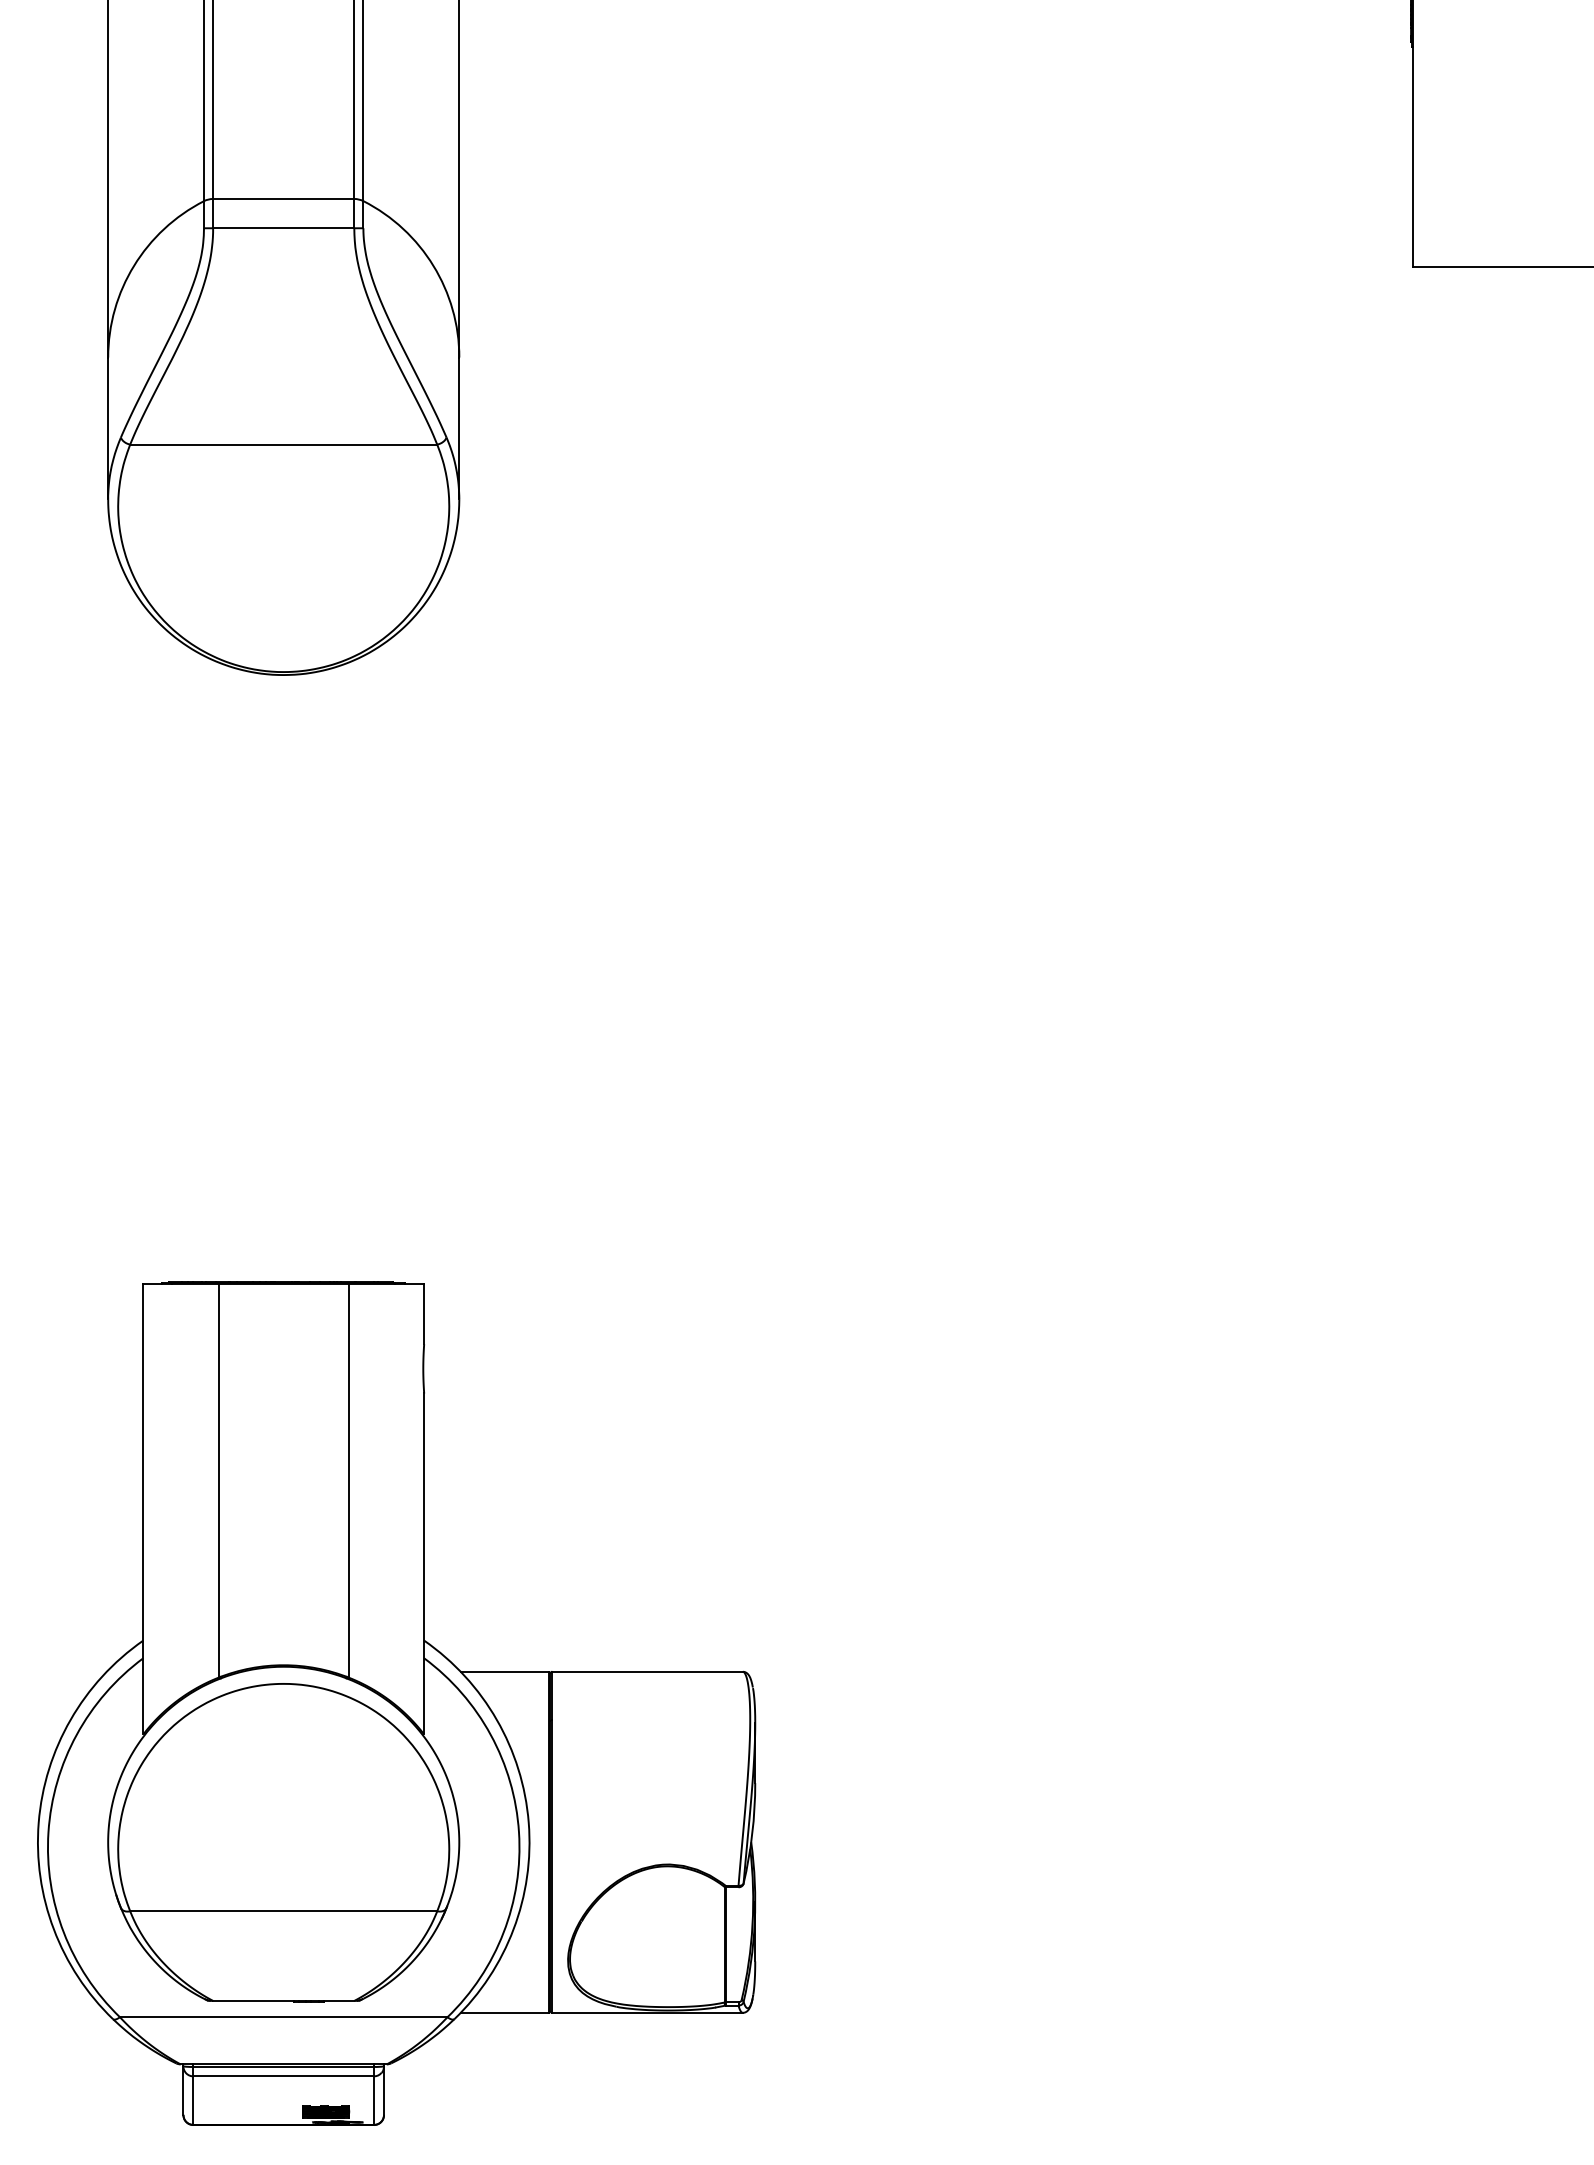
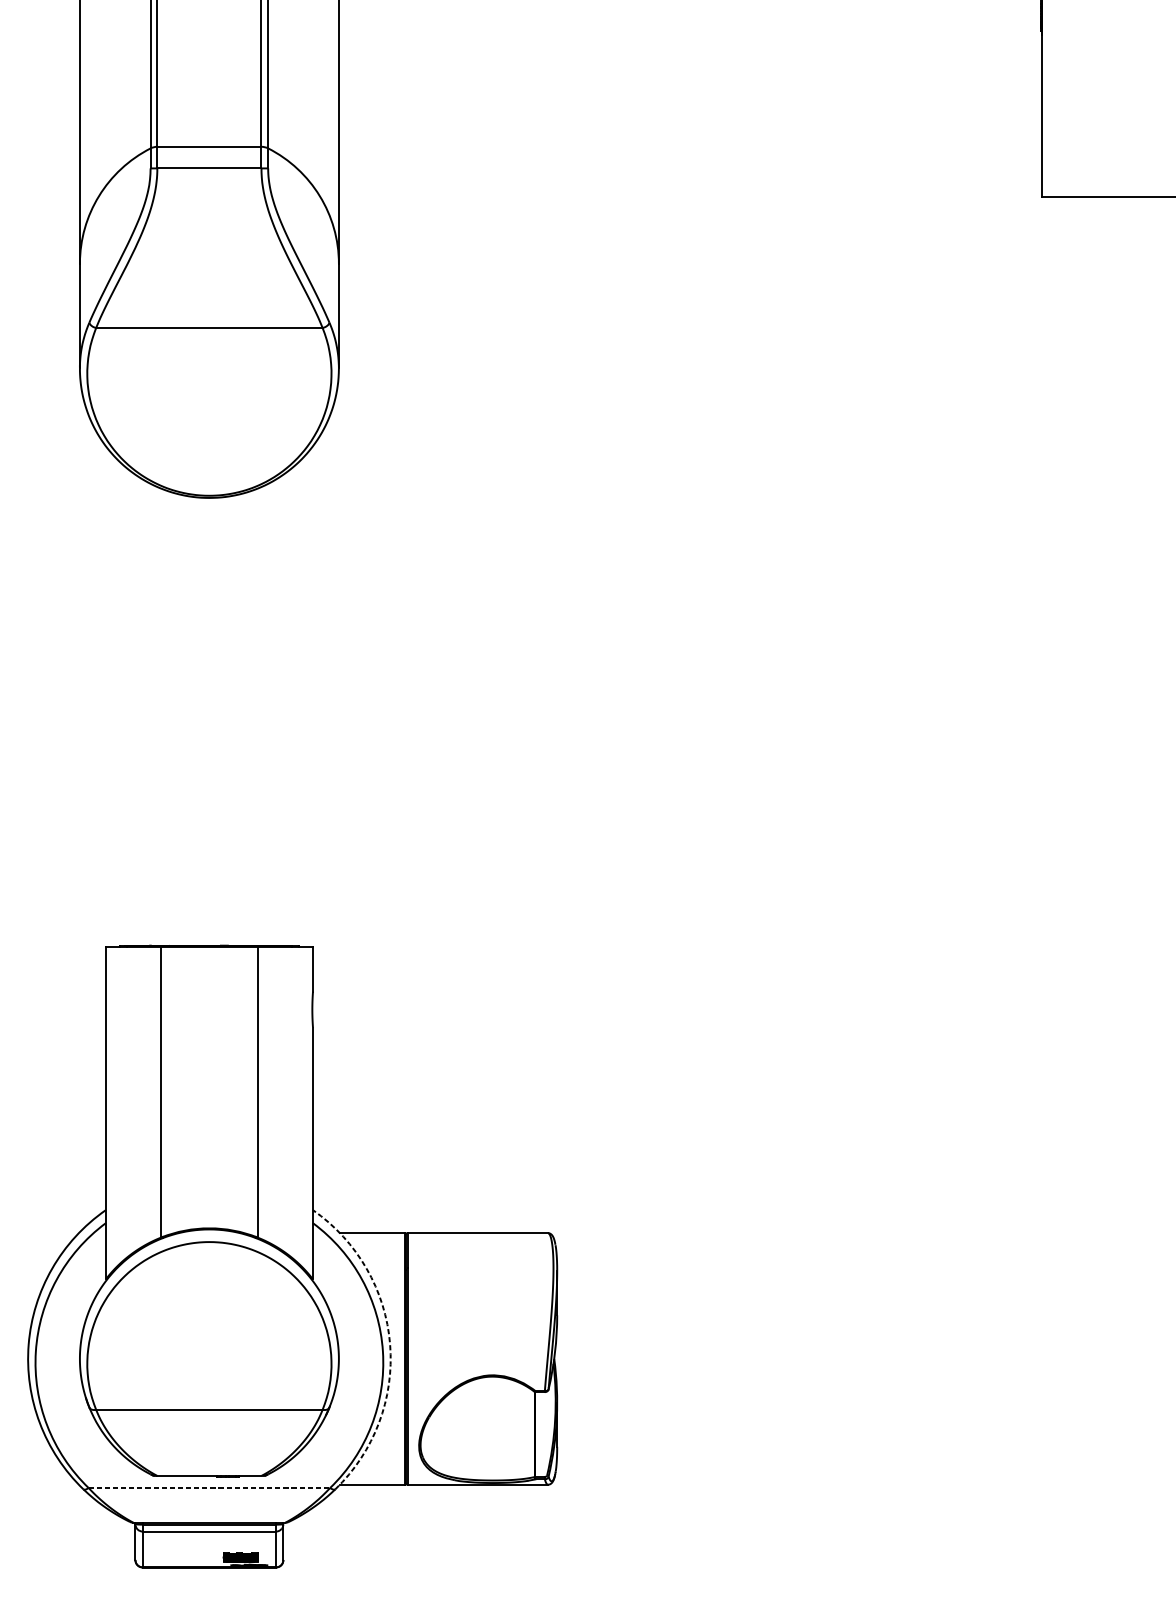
arc: (528, 1822) -> (389, 1344), solid -> dashed
line: (283, 2017) -> (209, 1488), solid -> dashed

